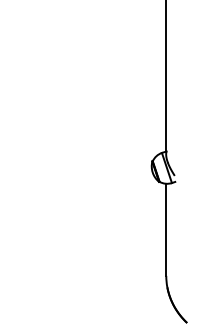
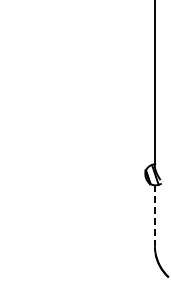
line: (165, 230) -> (154, 216), solid -> dashed

